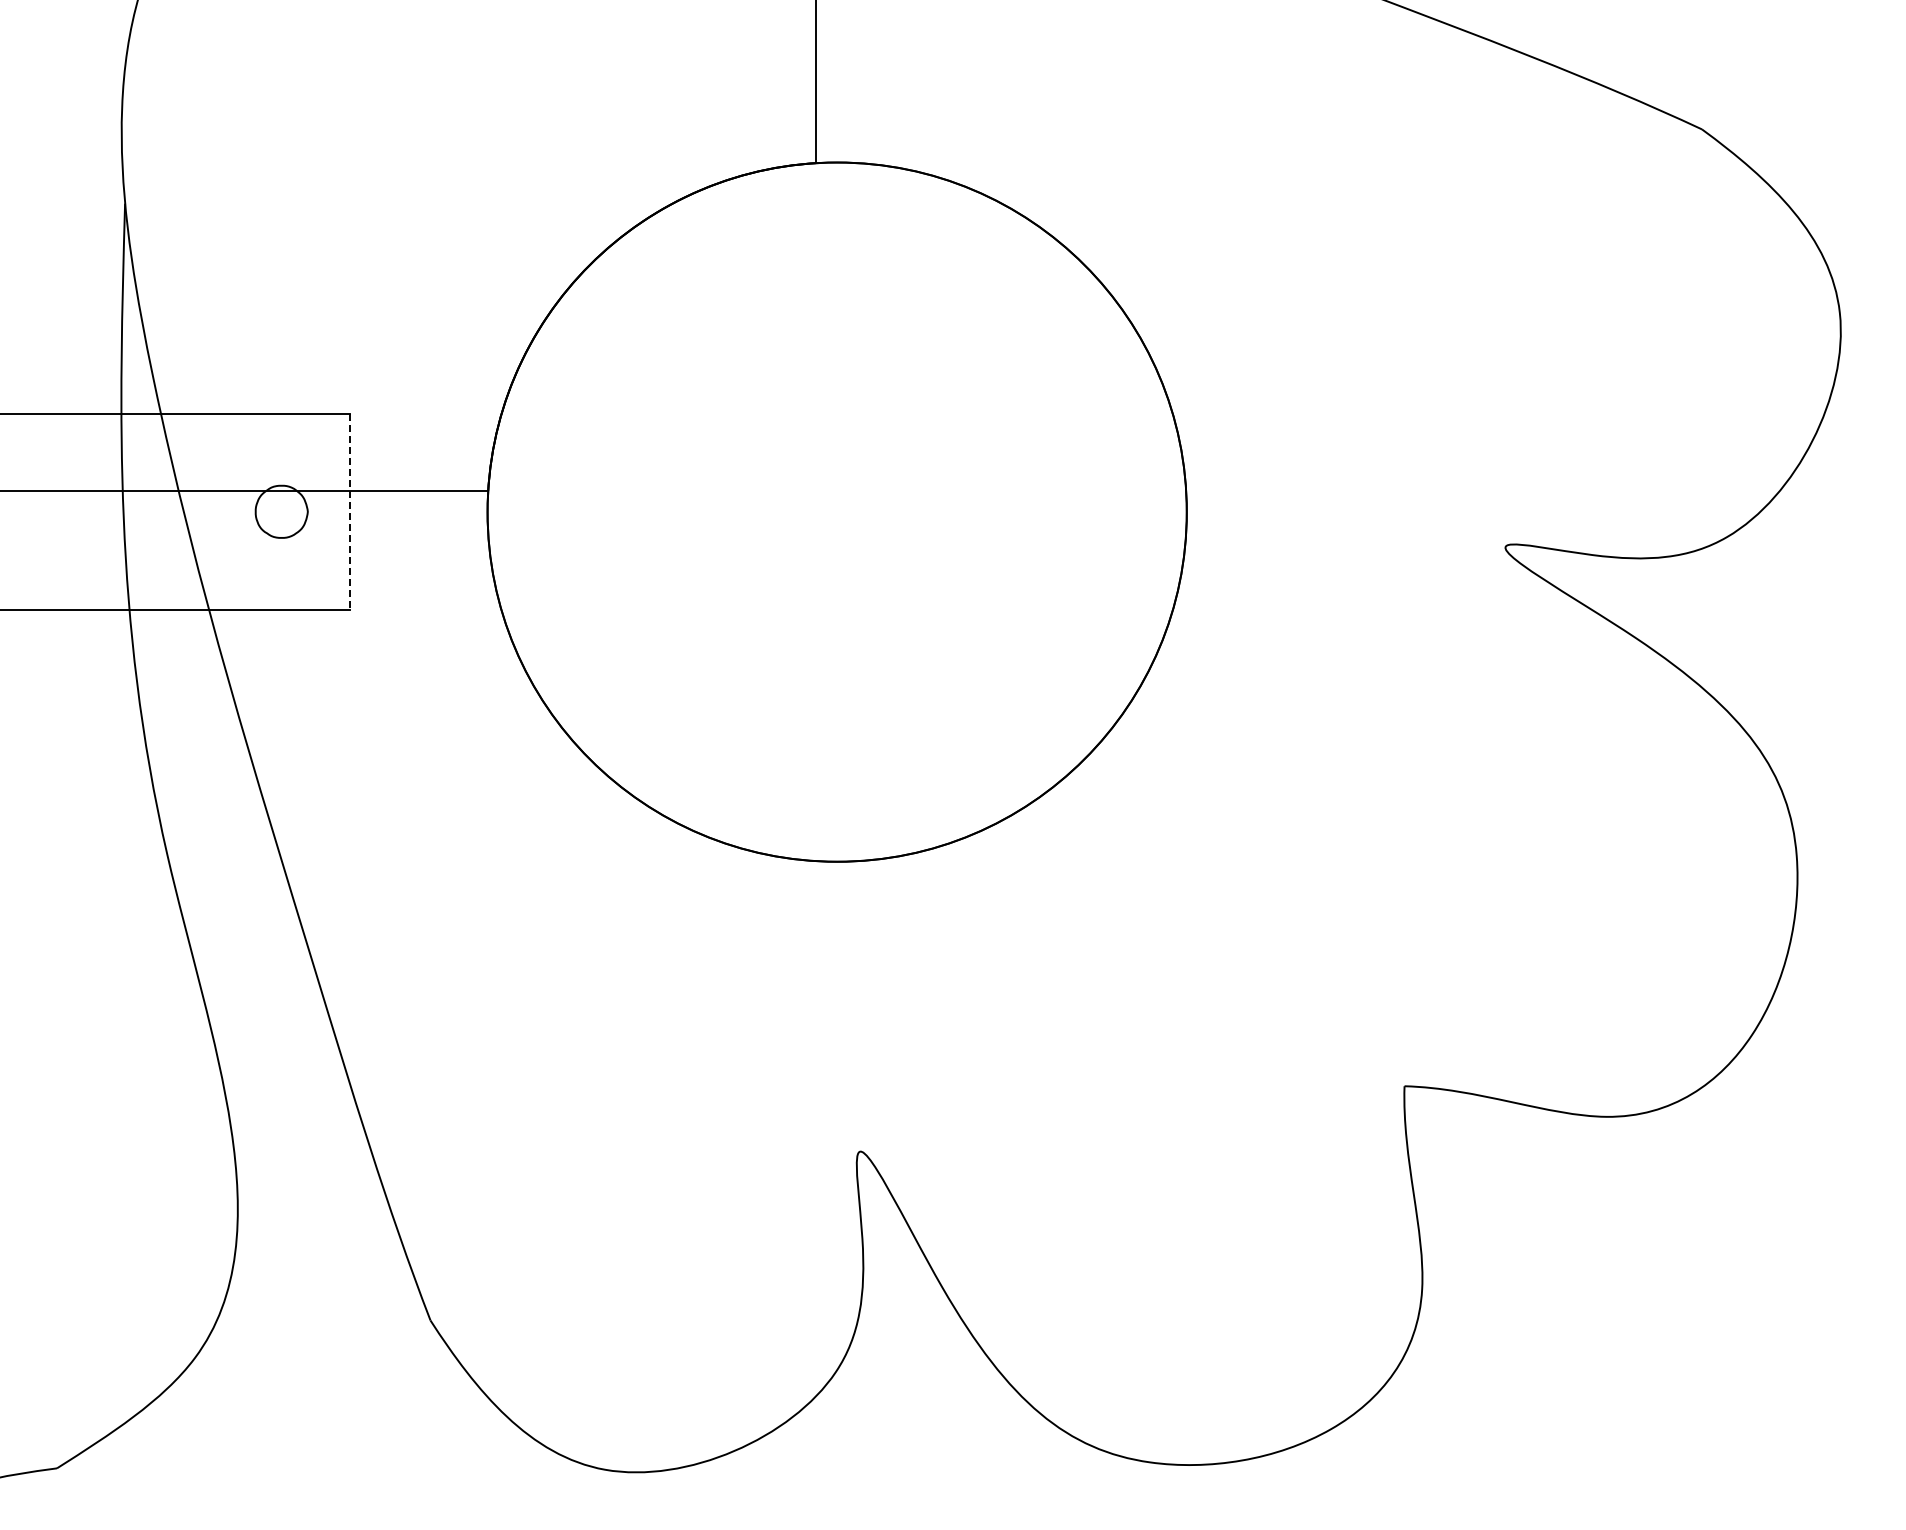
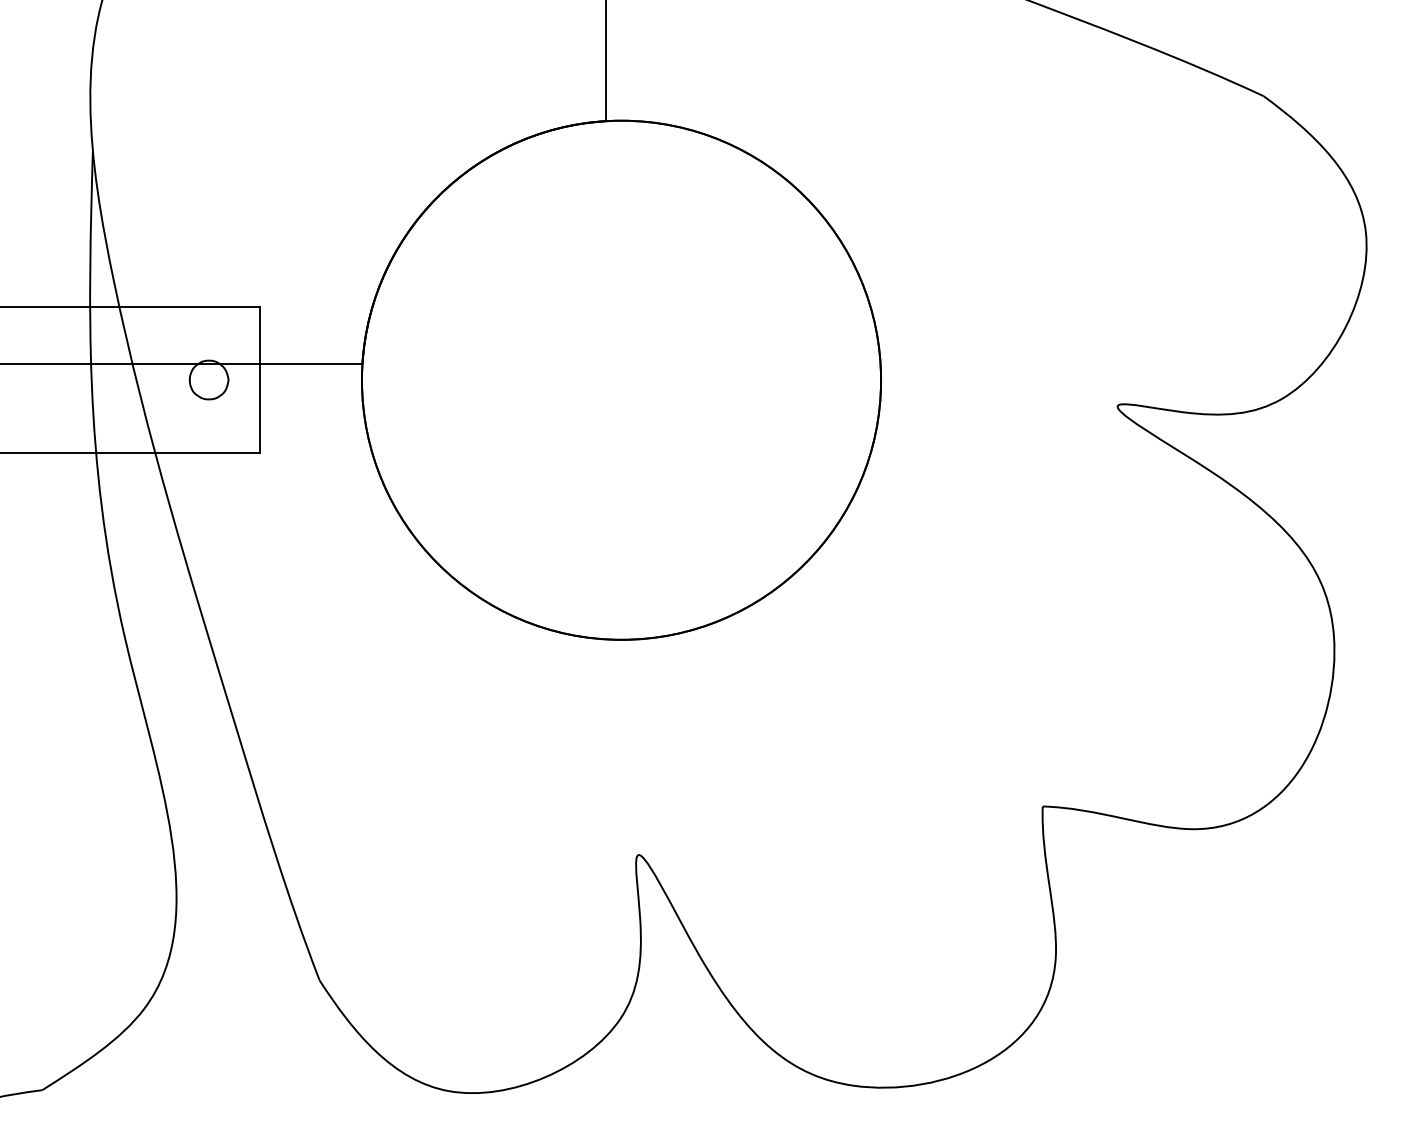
line: (349, 512) -> (259, 380), dashed -> solid

